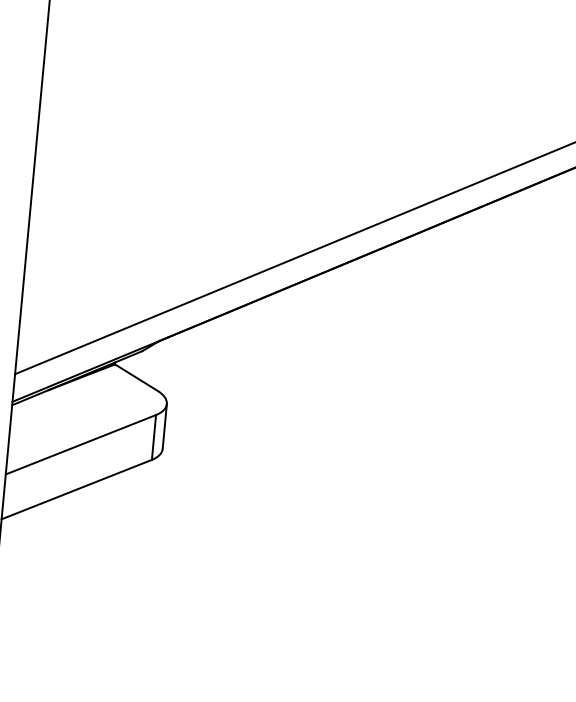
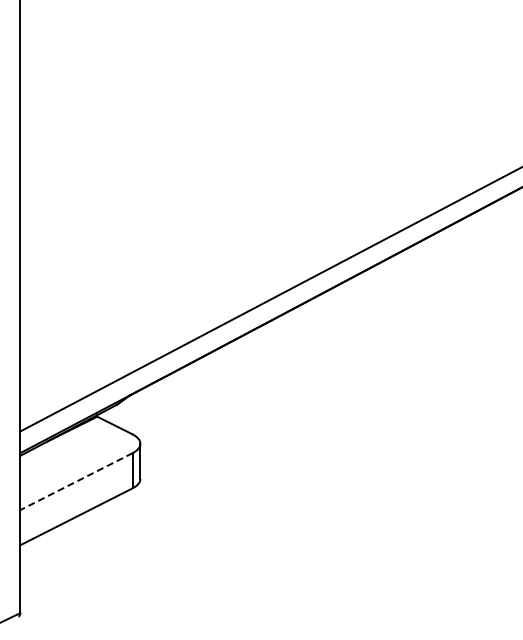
line: (80, 444) -> (76, 481), solid -> dashed

